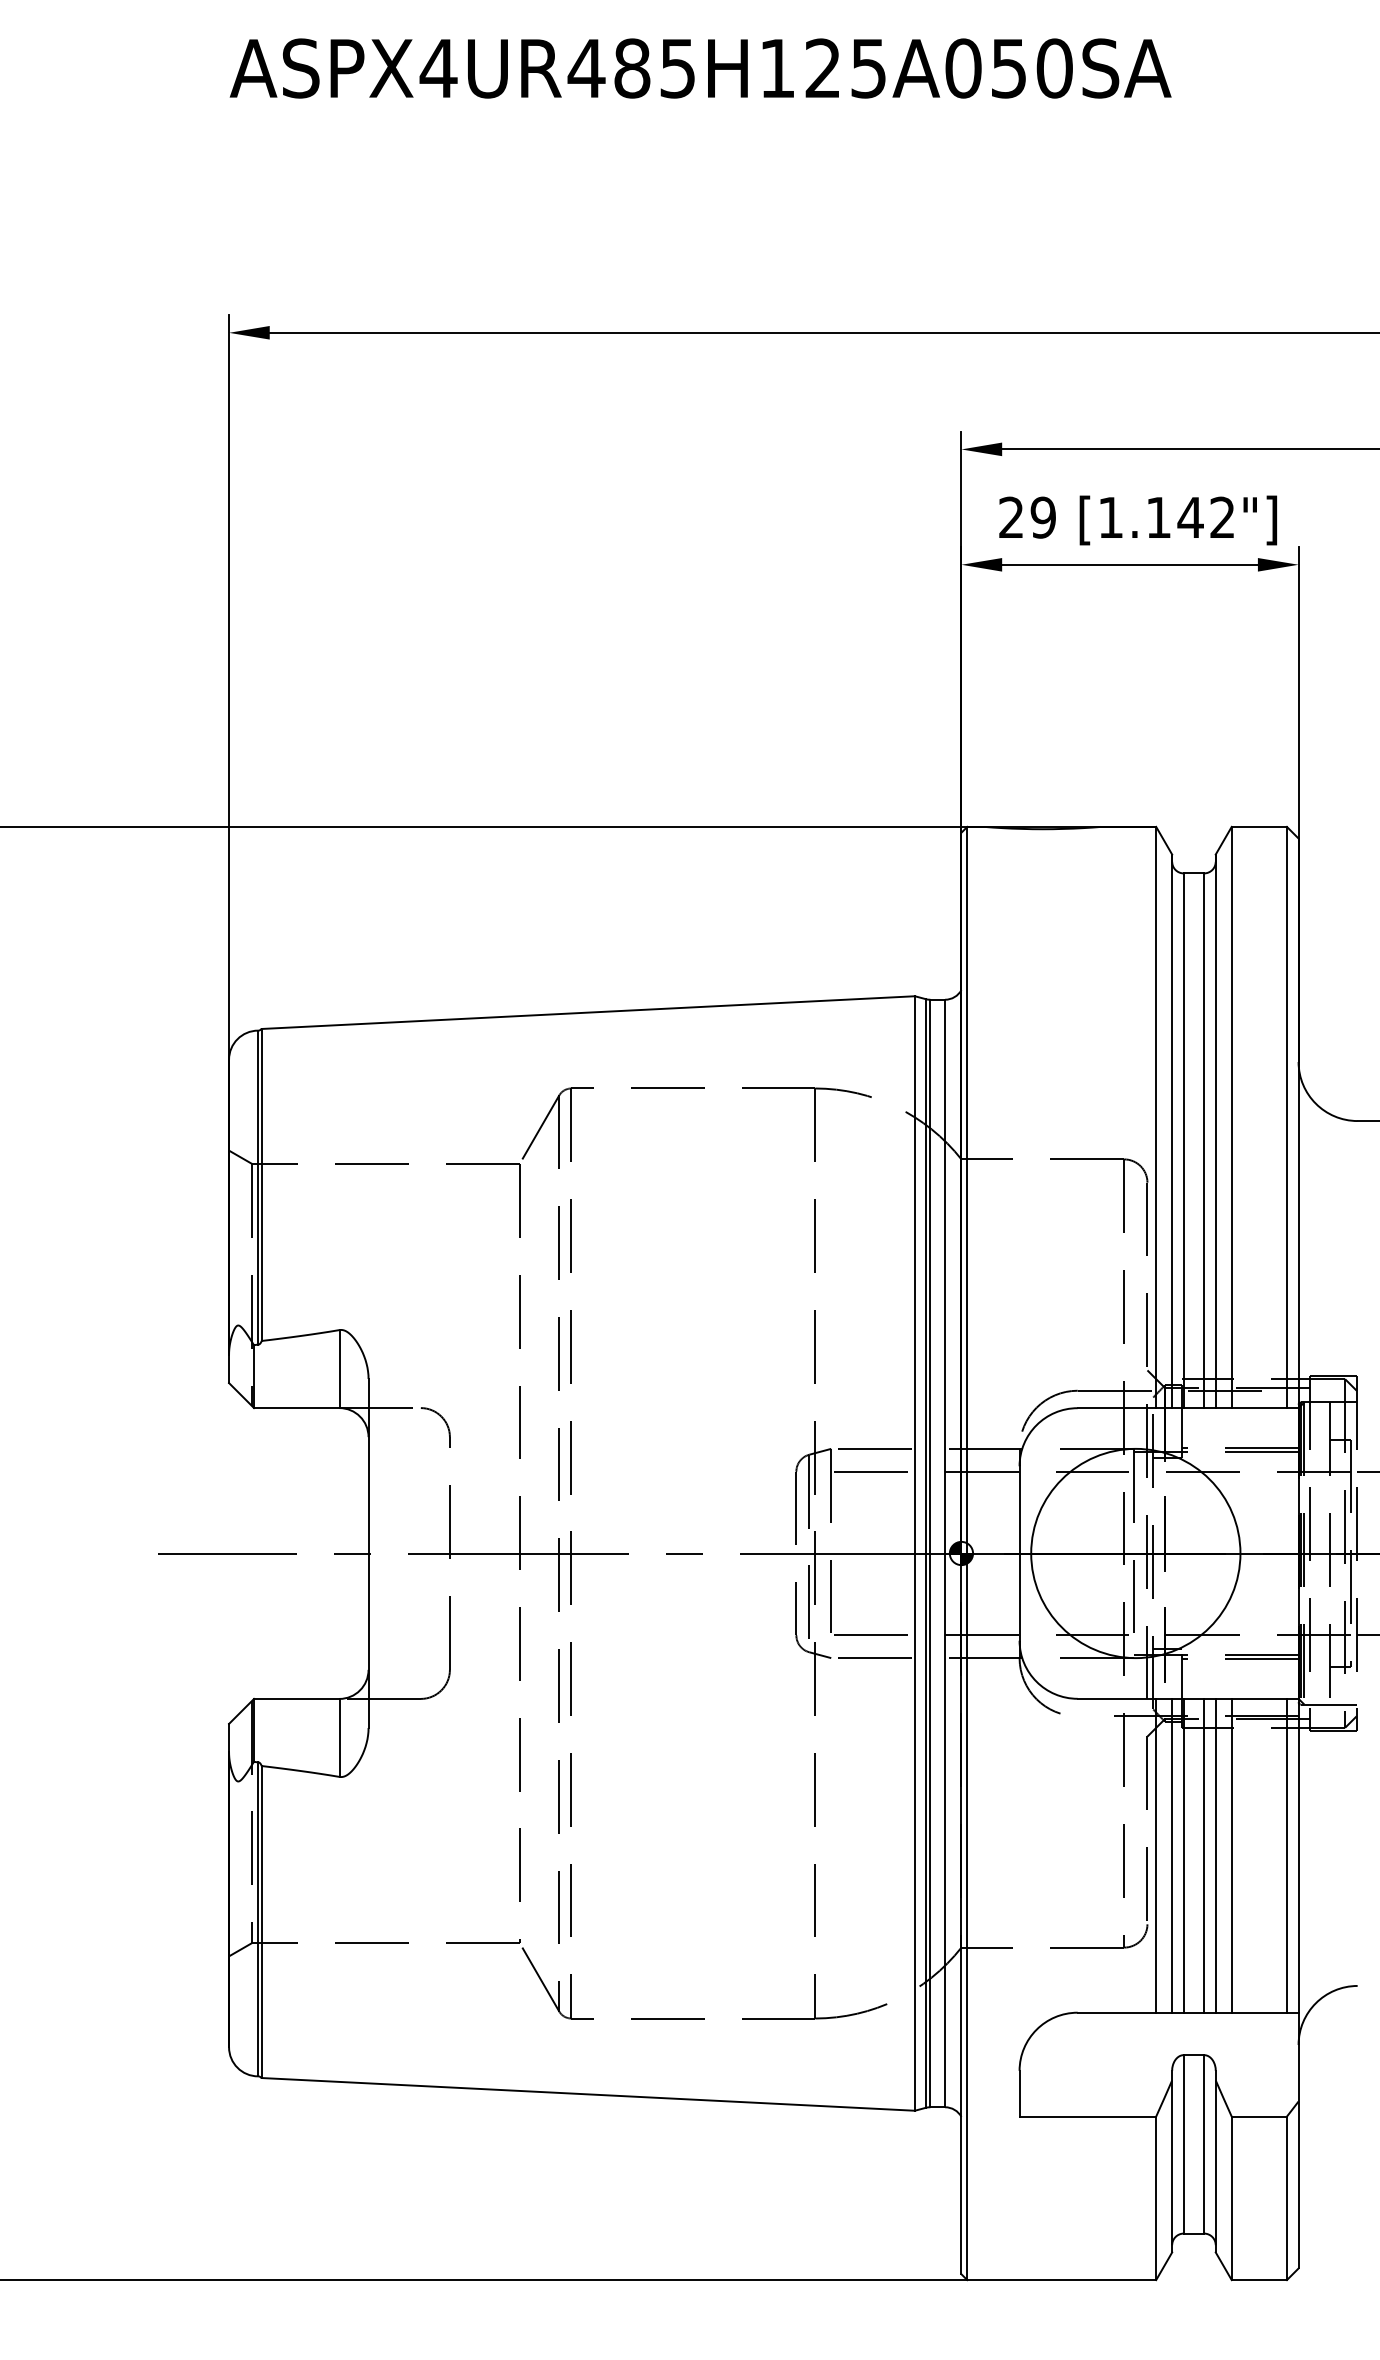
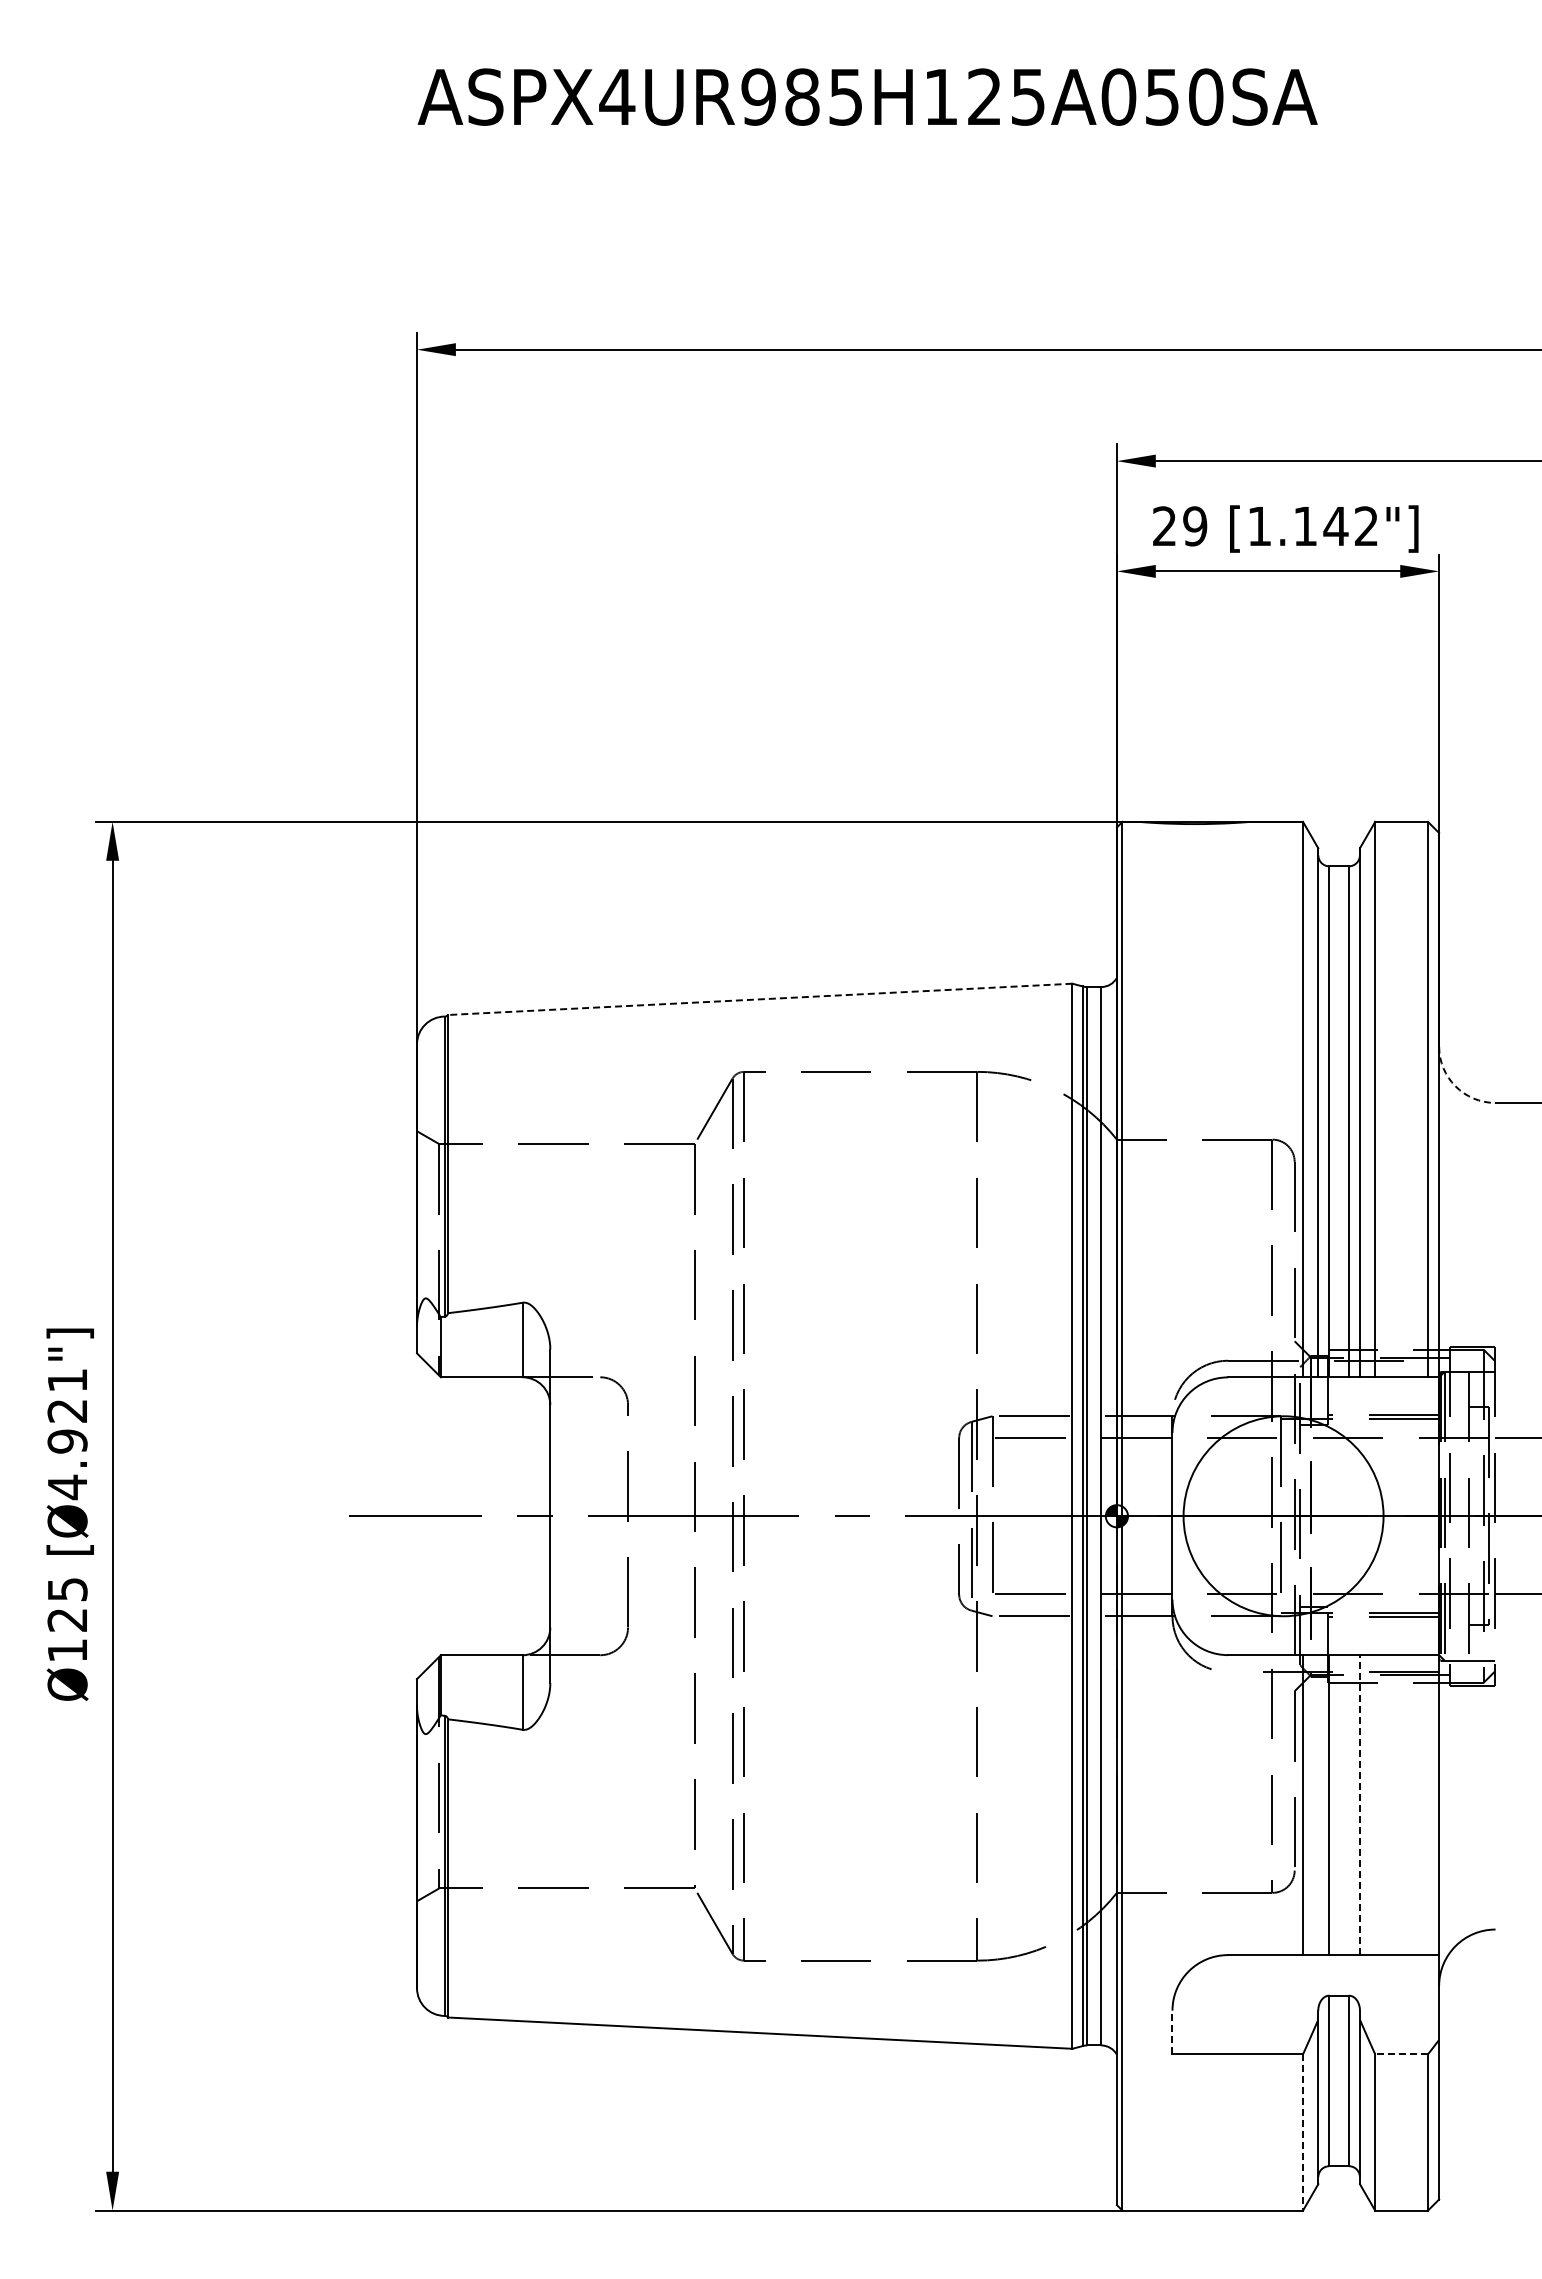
text: (586, 67) -> (758, 96), ASPX4UR485H125A050SA -> ASPX4UR985H125A050SA
line: (588, 1012) -> (760, 999), solid -> dashed
arc: (1315, 1103) -> (1455, 1086), solid -> dashed
line: (1172, 1856) -> (1318, 1805), removed
line: (1203, 1856) -> (1348, 1805), removed
line: (1215, 1856) -> (1359, 1805), solid -> dashed
line: (1232, 1856) -> (1375, 1805), removed
line: (1287, 1856) -> (1428, 1805), removed
line: (1019, 2093) -> (1172, 2032), solid -> dashed
line: (1259, 2116) -> (1401, 2054), solid -> dashed
line: (1156, 2199) -> (1303, 2133), solid -> dashed

